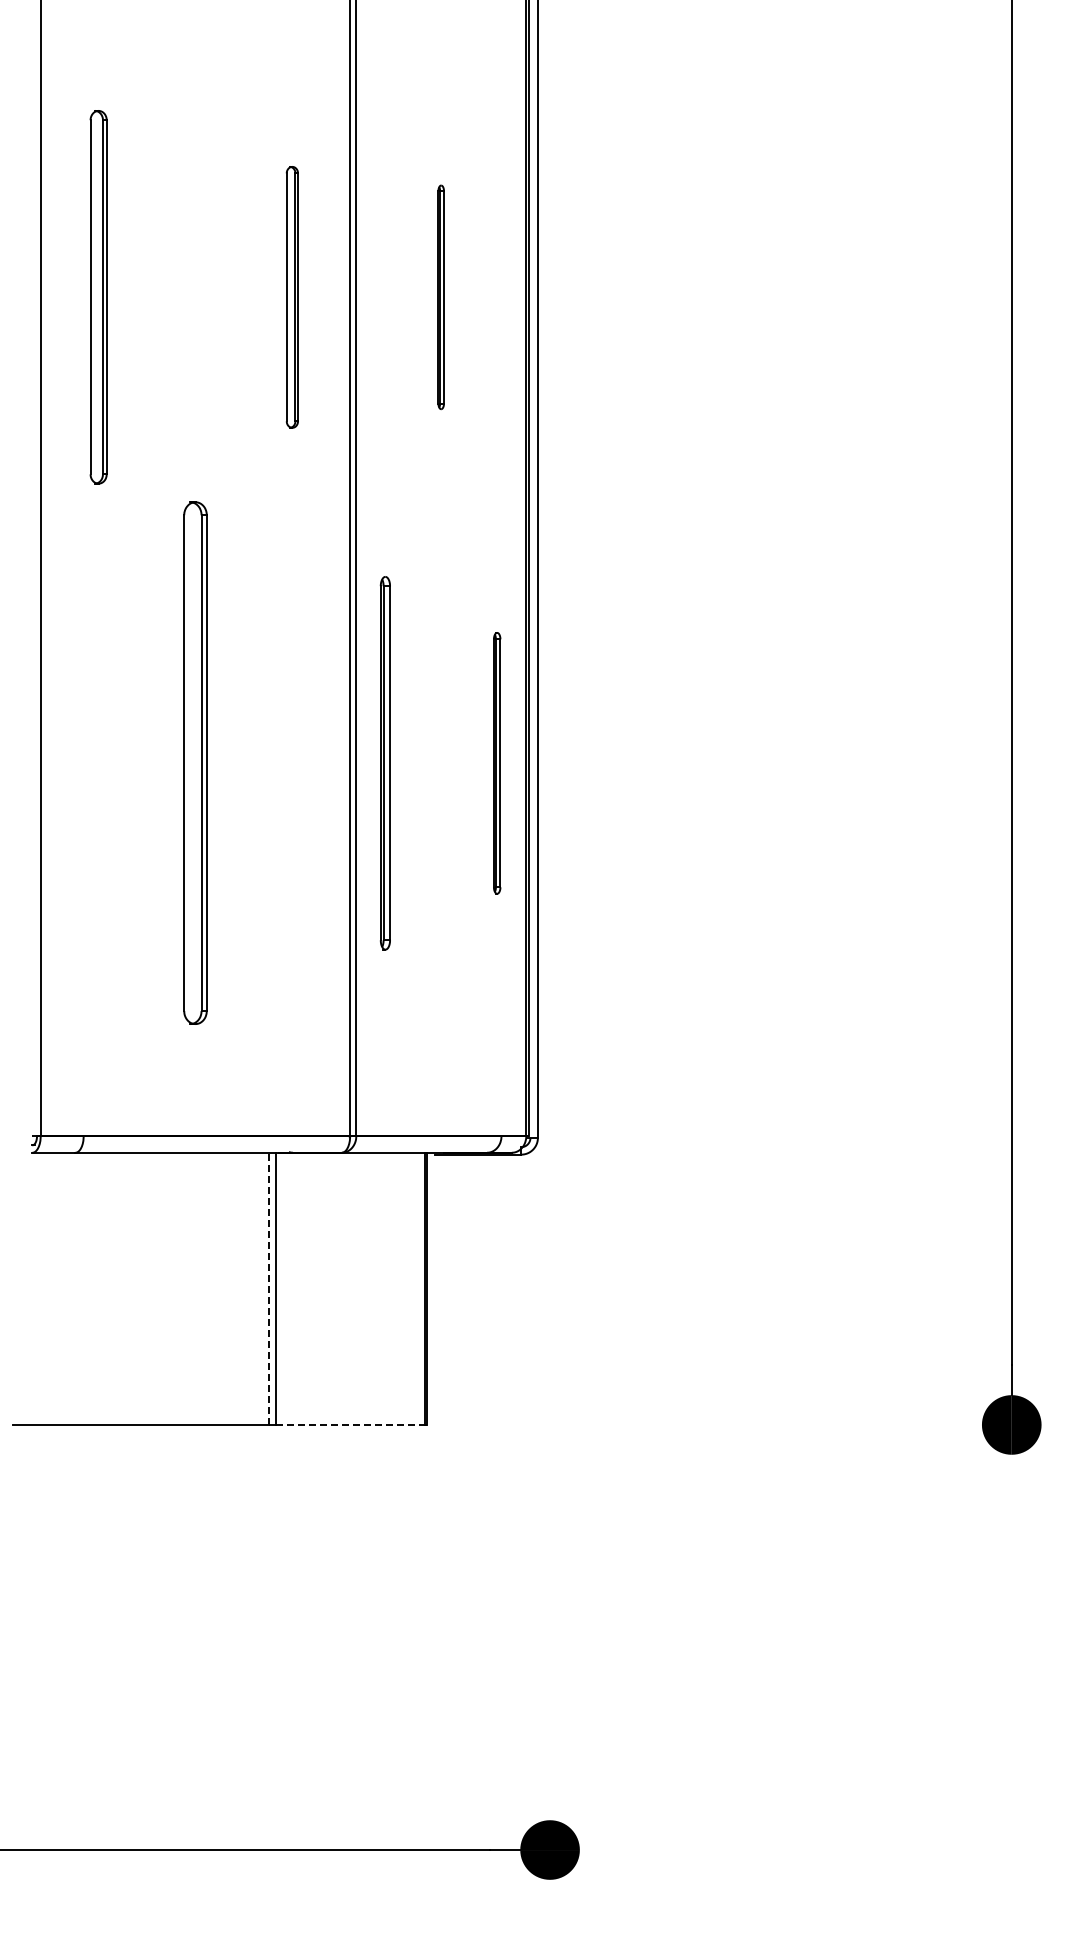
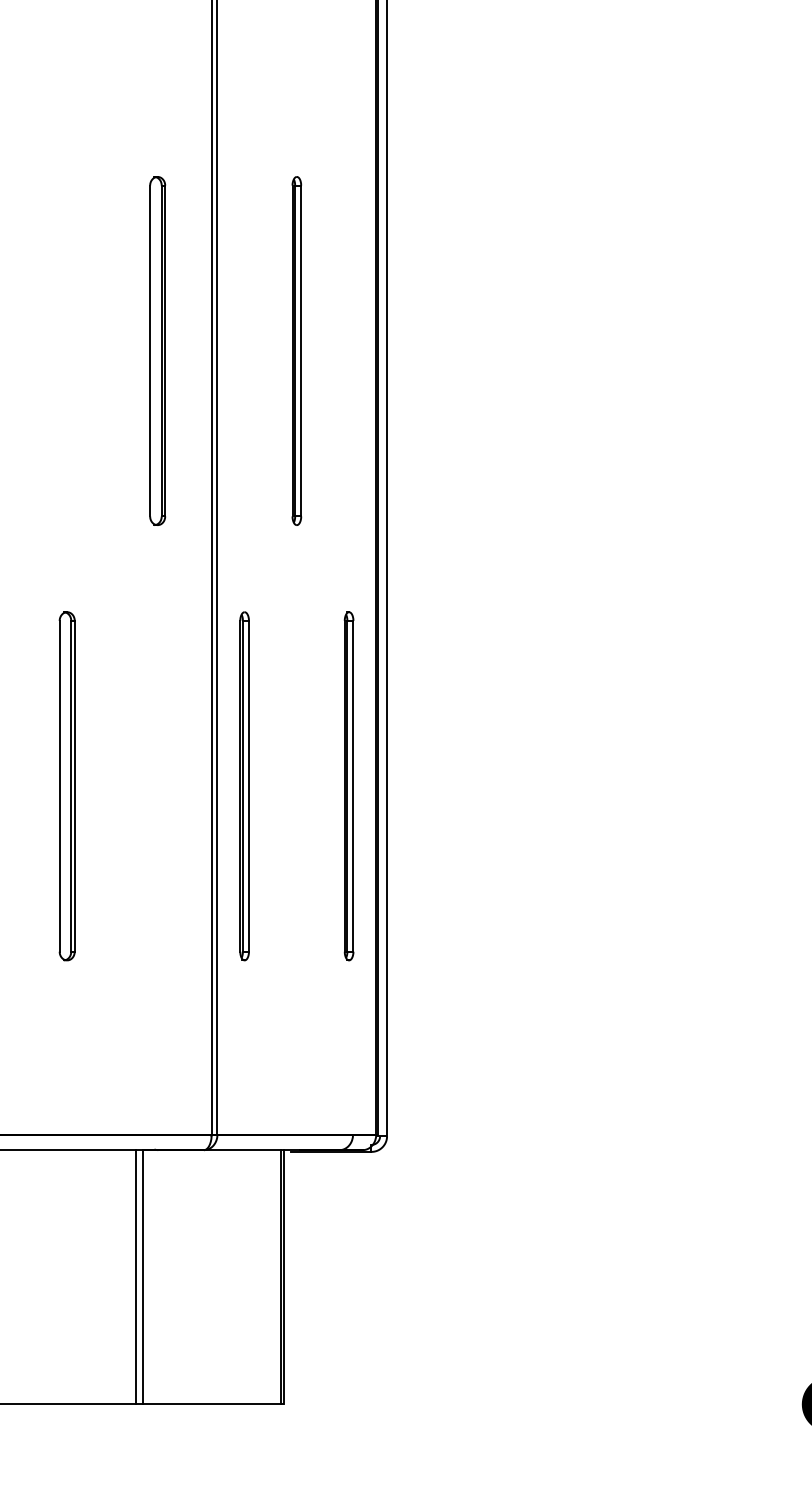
part: (292, 297) -> (157, 351), size x1.43
part: (440, 297) -> (296, 351), size x1.67
part: (195, 763) -> (67, 786), size x0.71
part: (496, 763) -> (348, 786), size x1.43
line: (269, 1288) -> (136, 1276), dashed -> solid
line: (350, 1424) -> (212, 1403), dashed -> solid

